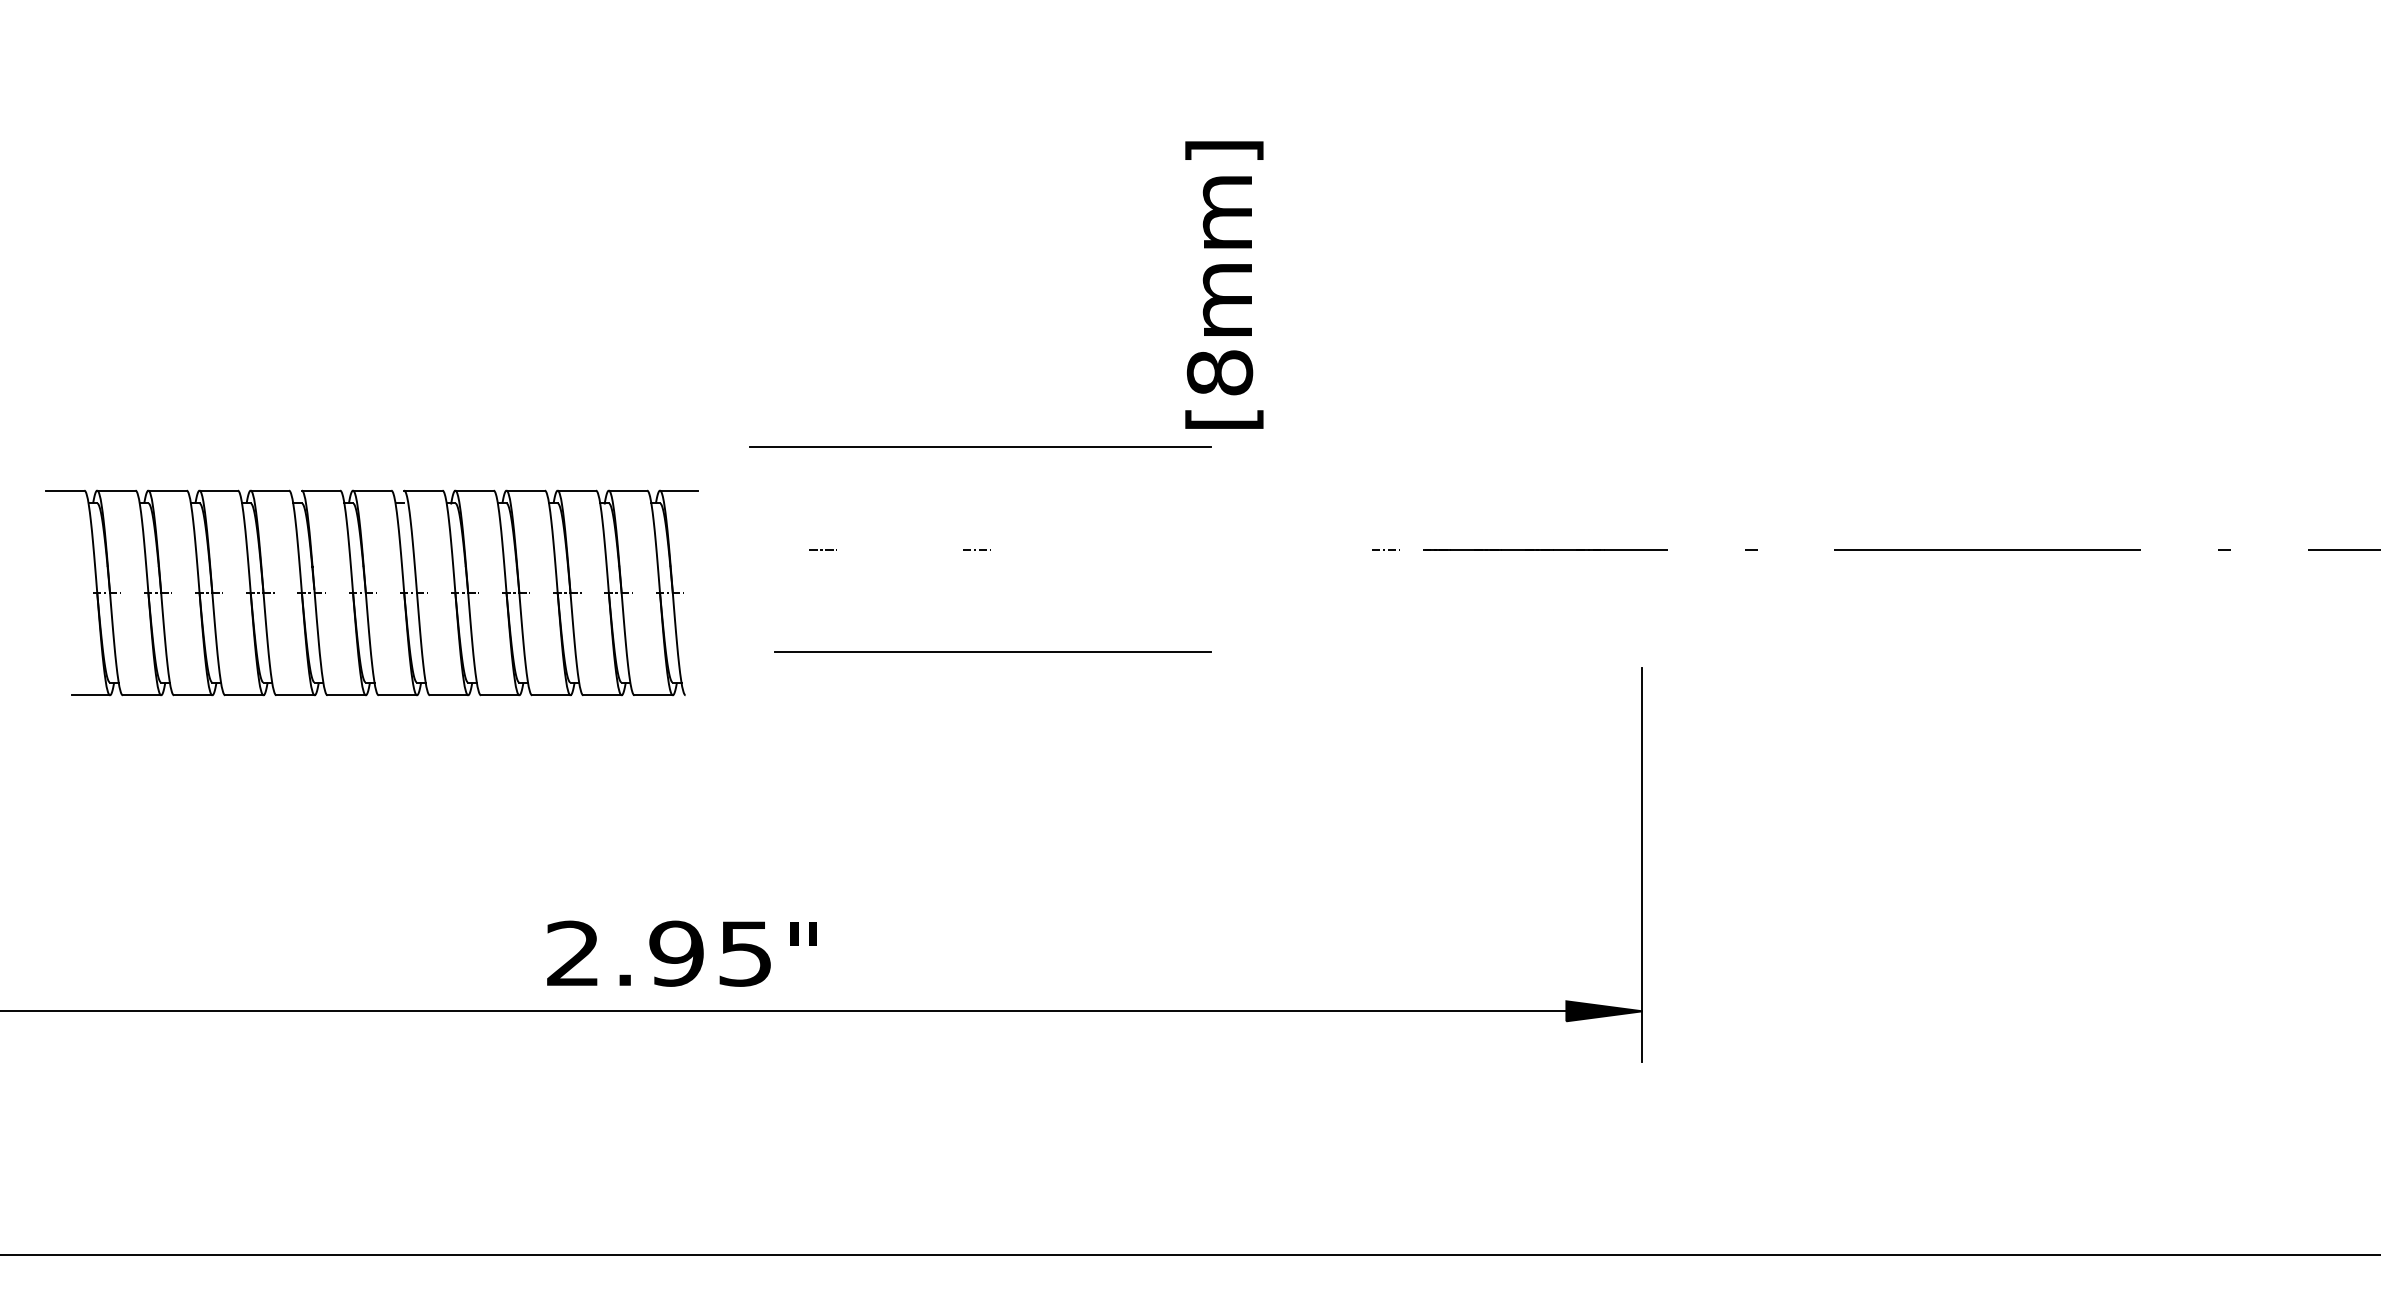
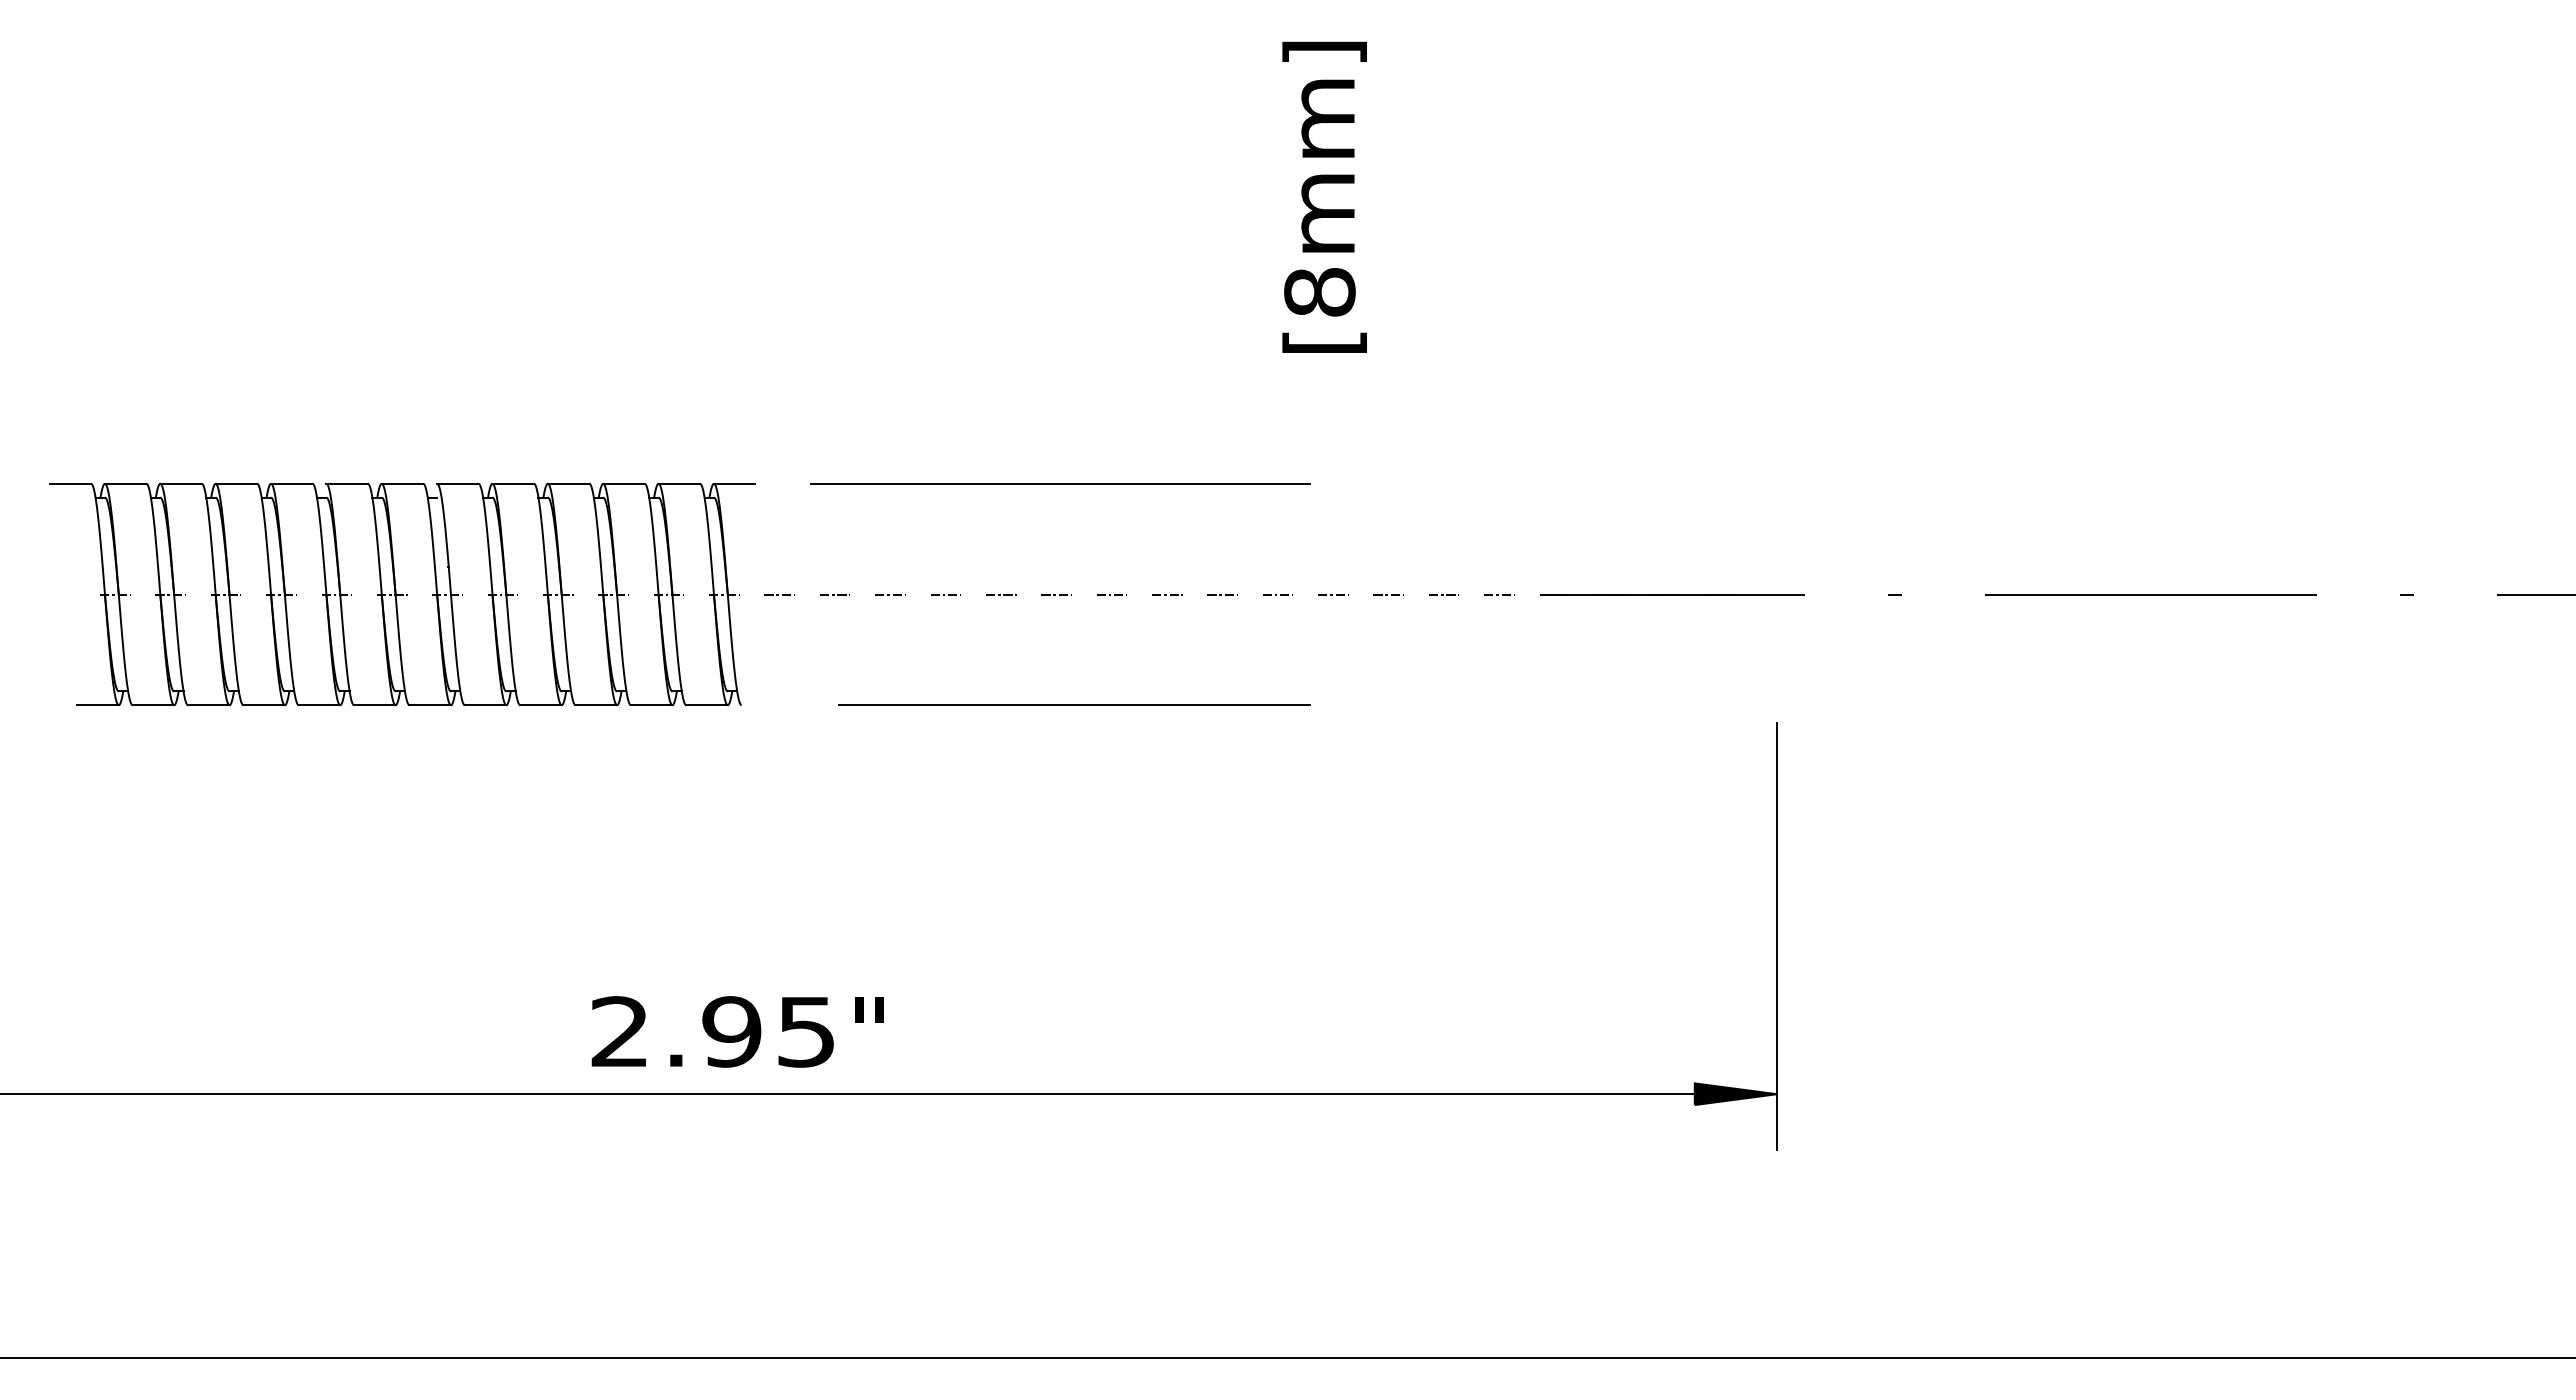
text: (1224, 284) -> (1324, 196), moved
line: (720, 549) -> (779, 594), added
line: (771, 549) -> (834, 594), added
line: (873, 549) -> (945, 594), added
line: (924, 549) -> (1000, 594), added
line: (1027, 549) -> (1111, 594), added
line: (1079, 549) -> (1167, 594), added
line: (1129, 549) -> (1222, 594), added
line: (1180, 549) -> (1277, 594), added
line: (1232, 549) -> (1333, 594), added
line: (1283, 549) -> (1388, 594), added
line: (1334, 549) -> (1443, 594), added
part: (372, 592) -> (402, 594), moved

